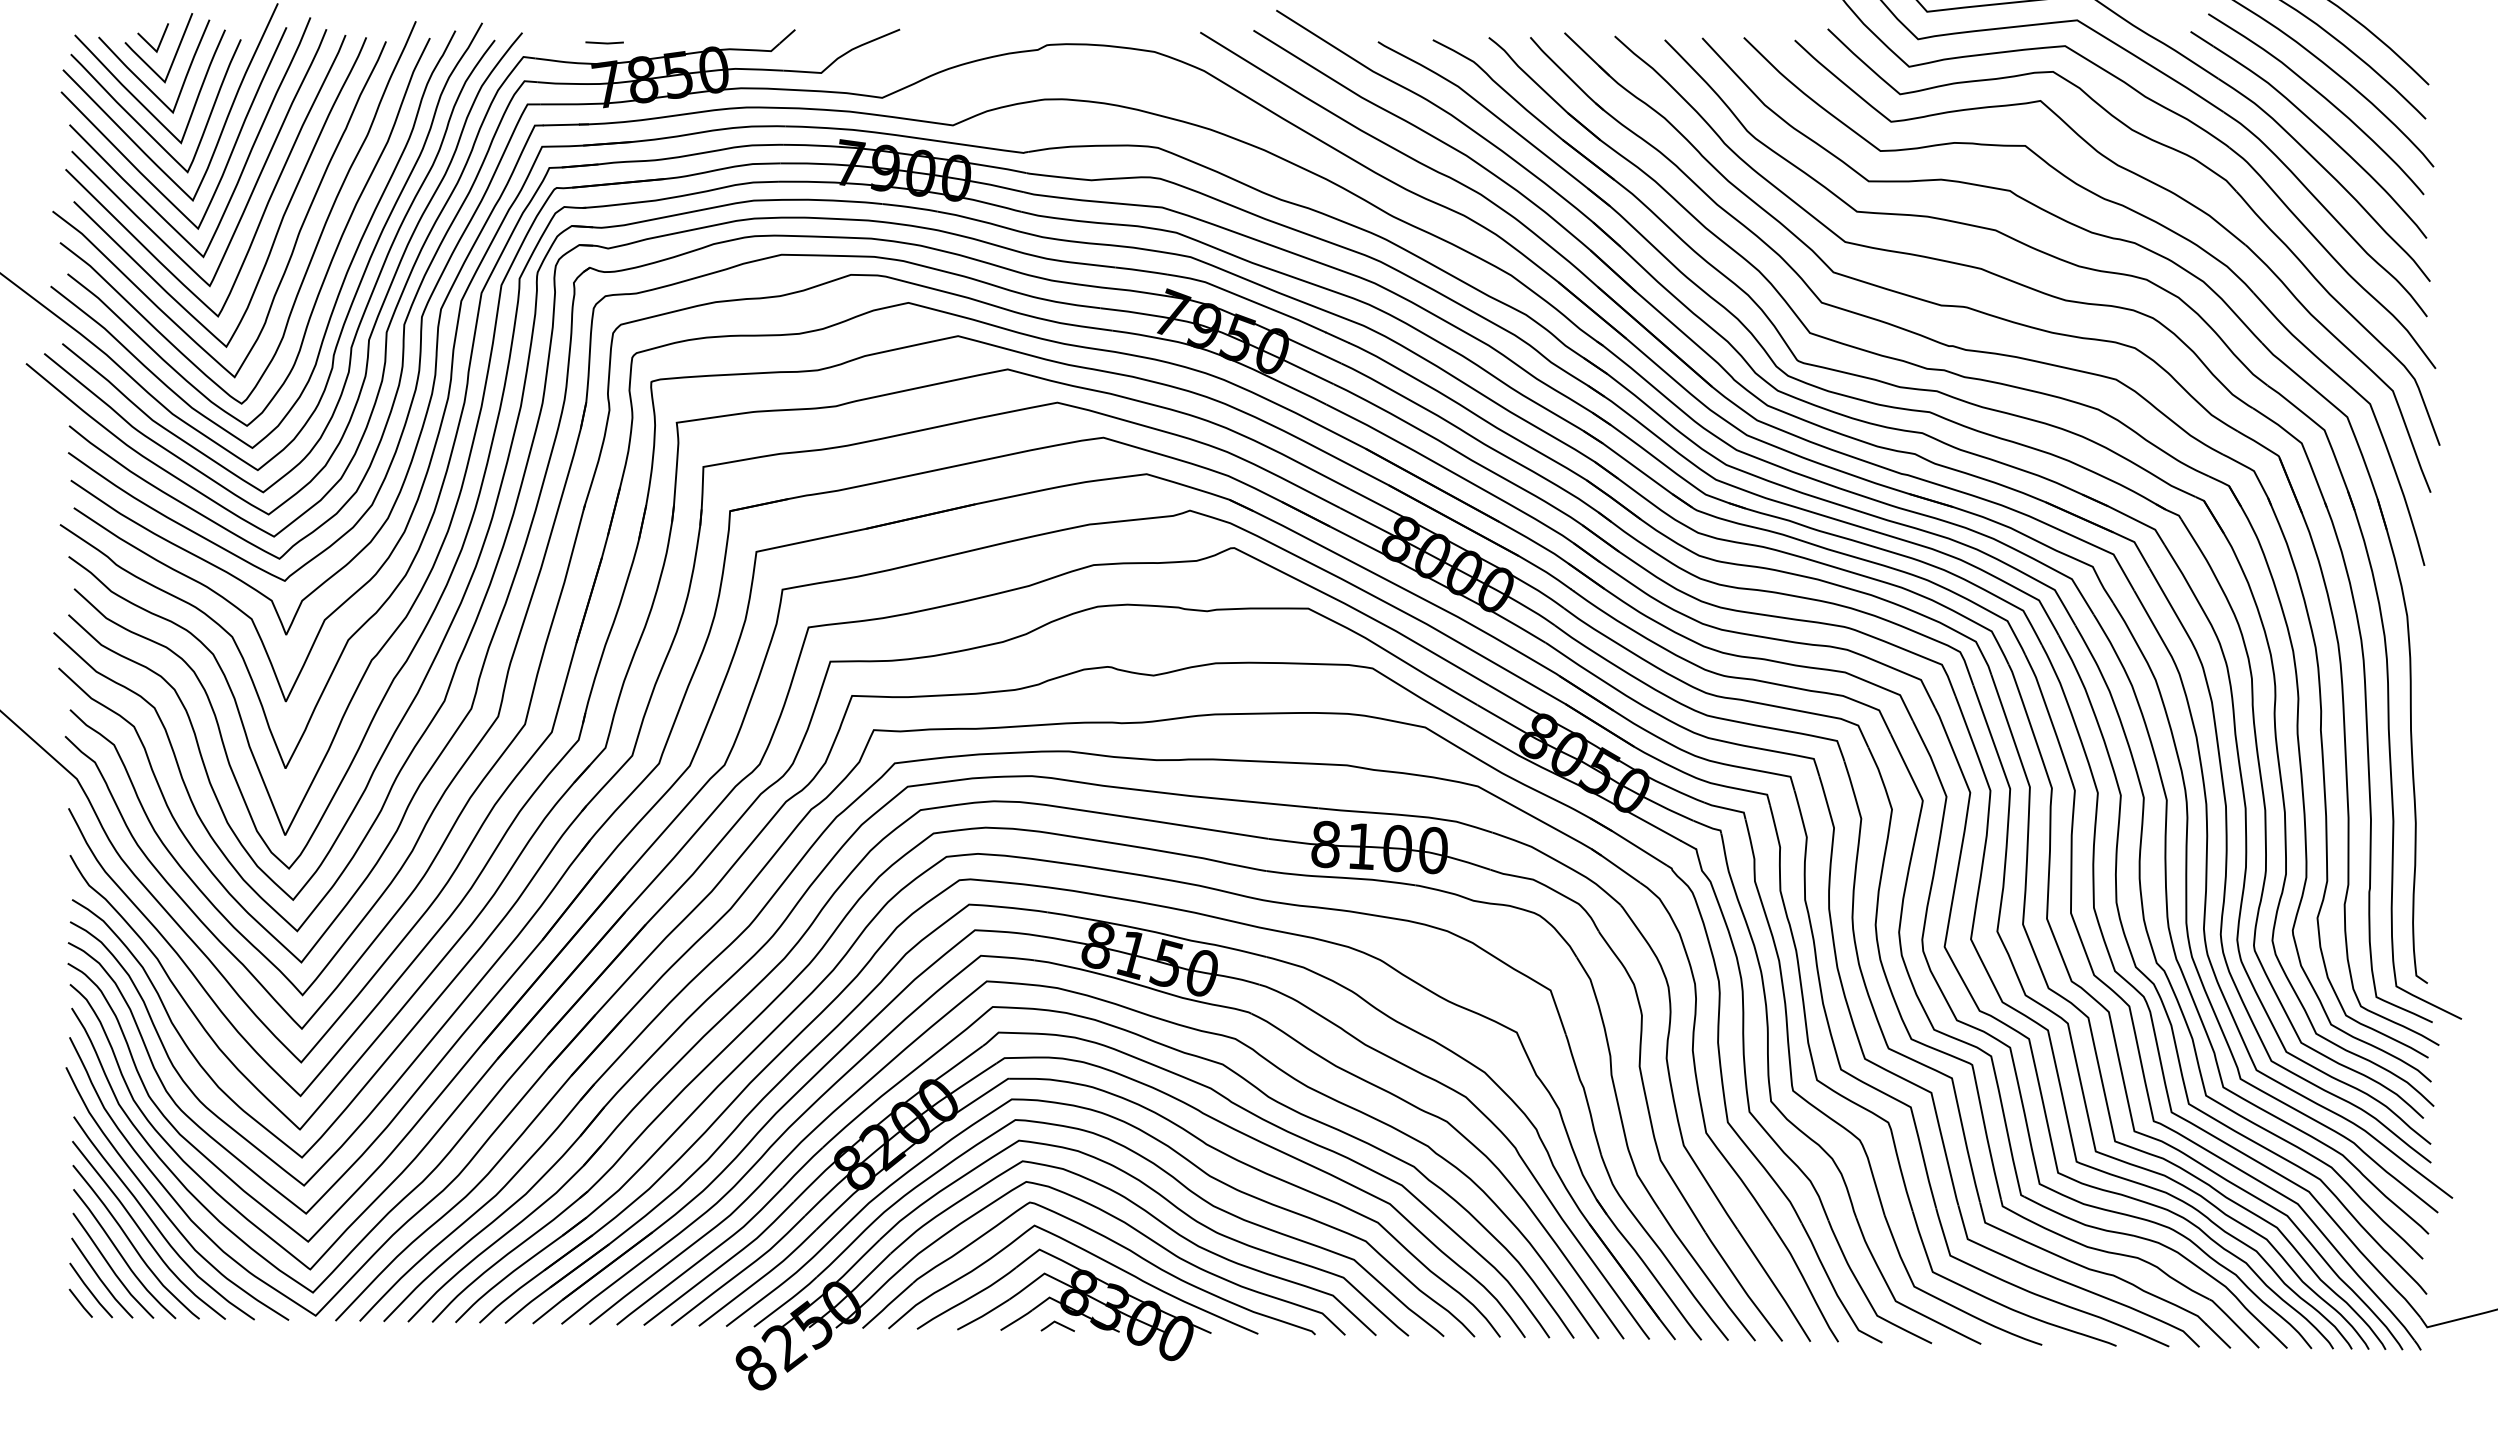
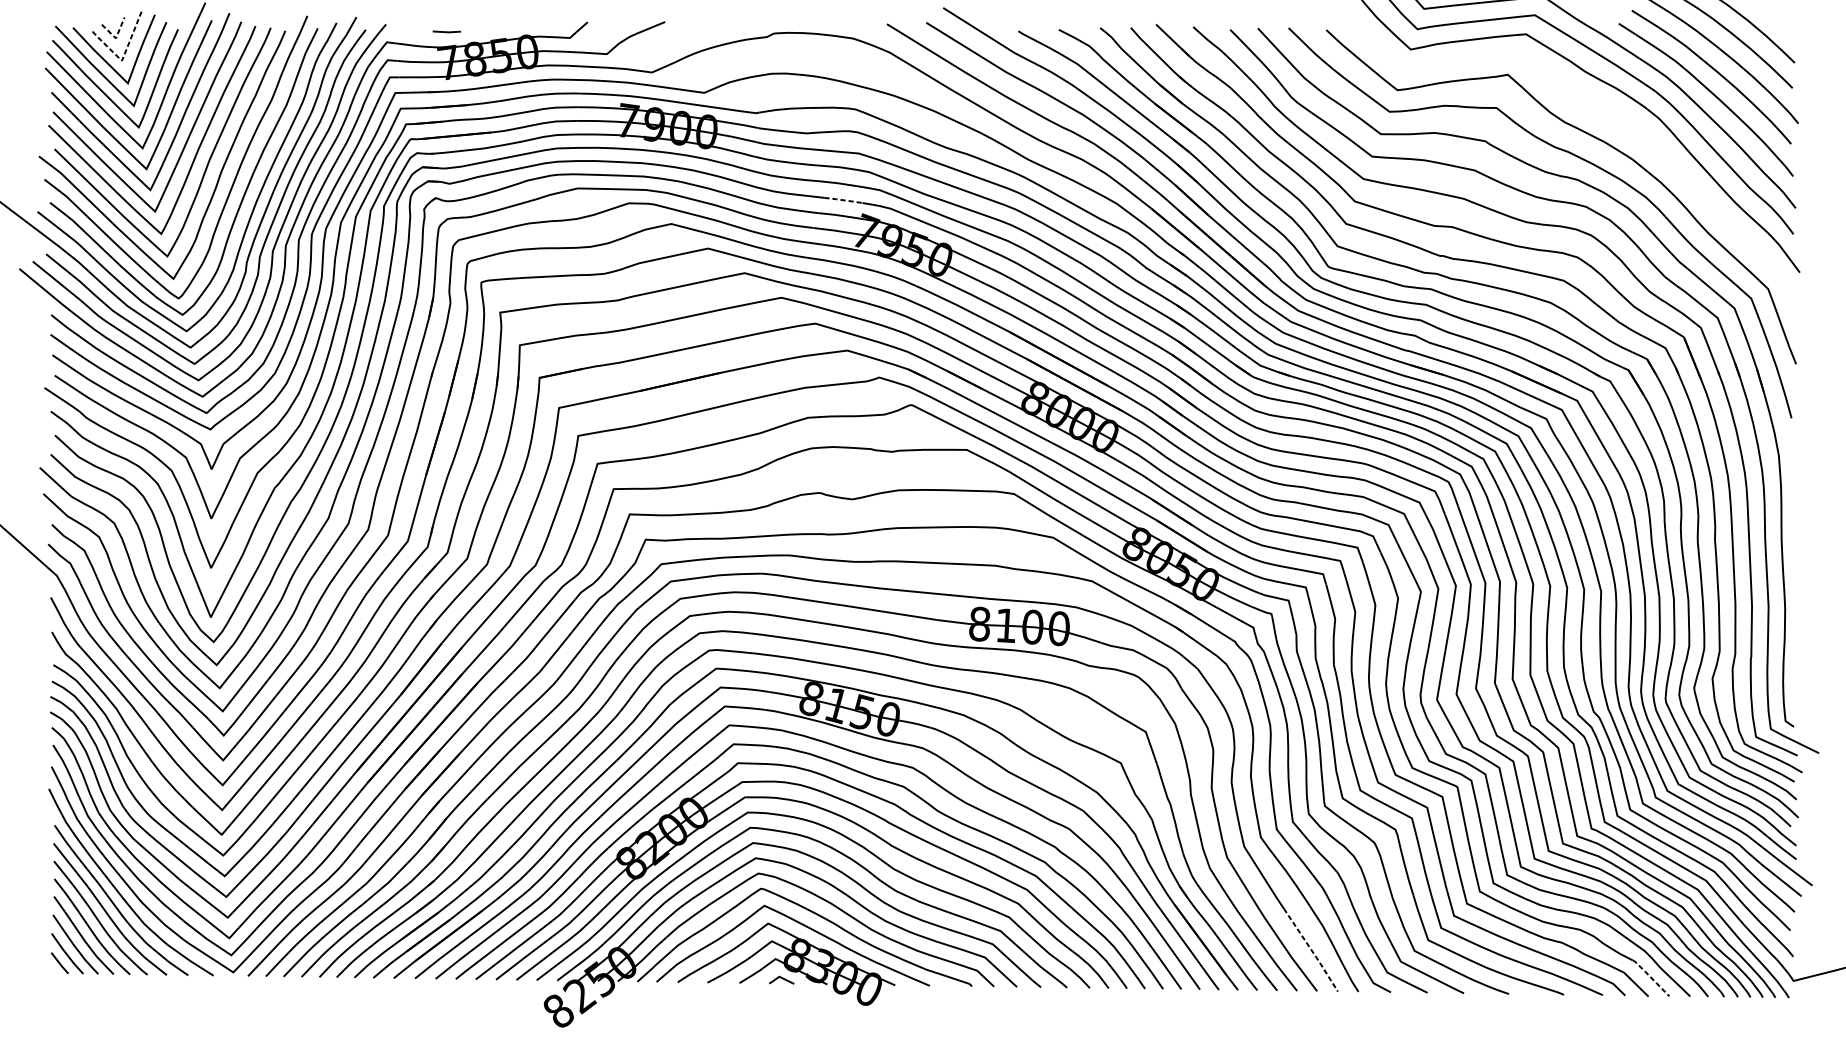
line: (157, 49) -> (116, 36), solid -> dashed
line: (167, 74) -> (123, 55), solid -> dashed
part: (2166, 147) -> (1600, 109), removed
line: (1141, 270) -> (843, 200), solid -> dashed
line: (1774, 1285) -> (1311, 950), solid -> dashed
line: (2234, 1322) -> (1651, 977), solid -> dashed

